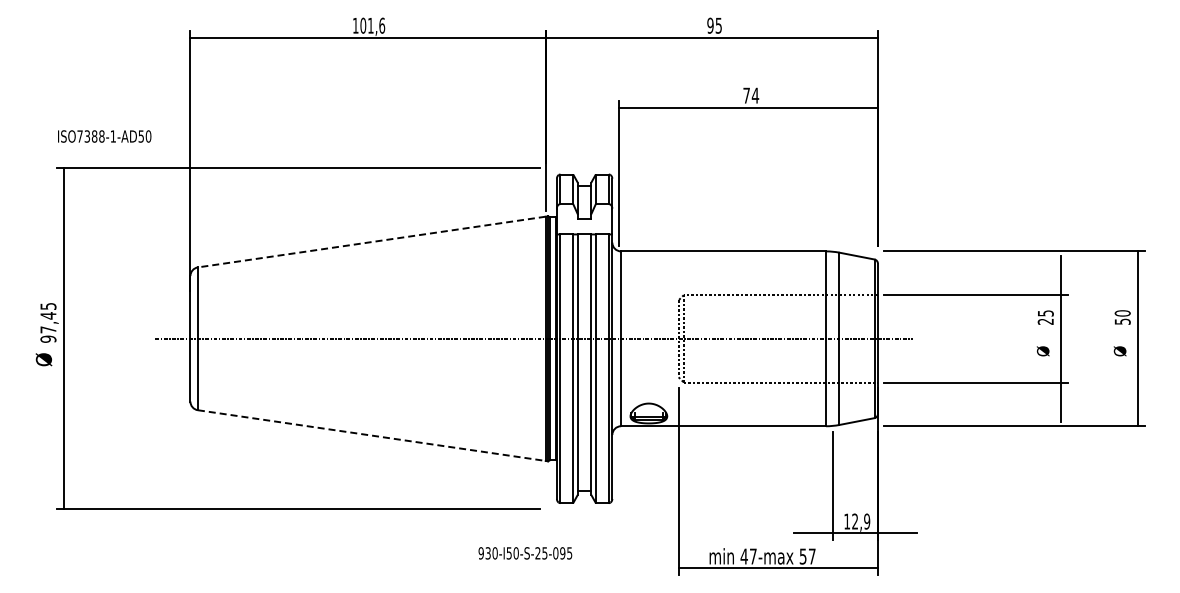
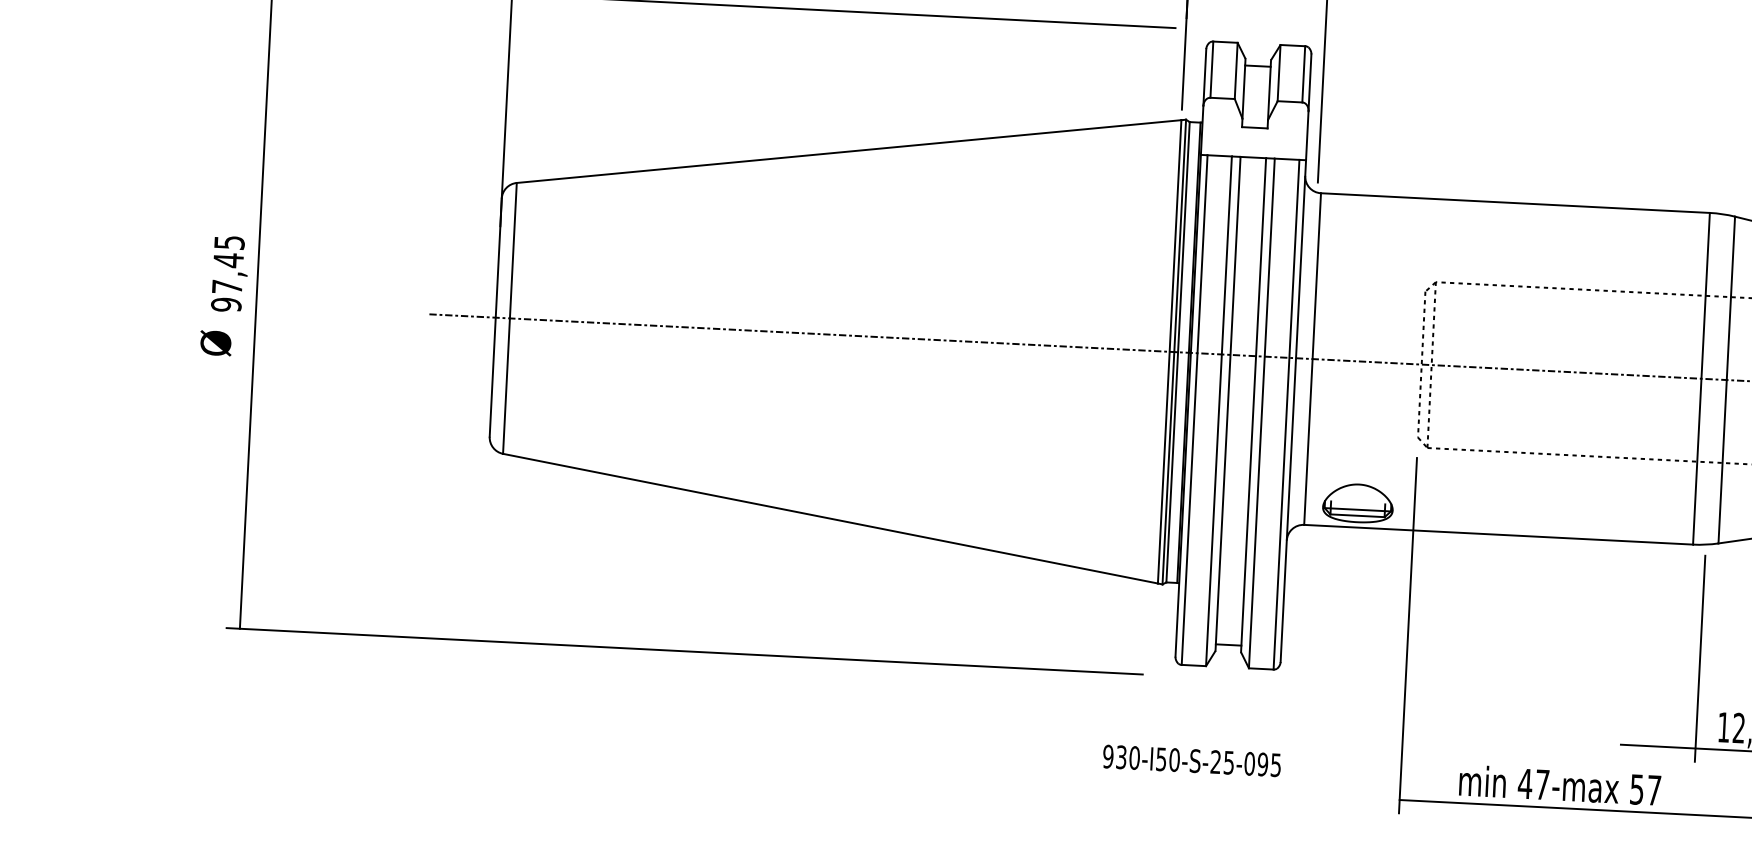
line: (371, 242) -> (848, 152), dashed -> solid
line: (371, 435) -> (829, 518), dashed -> solid
text: (525, 553) -> (1192, 761), moved

